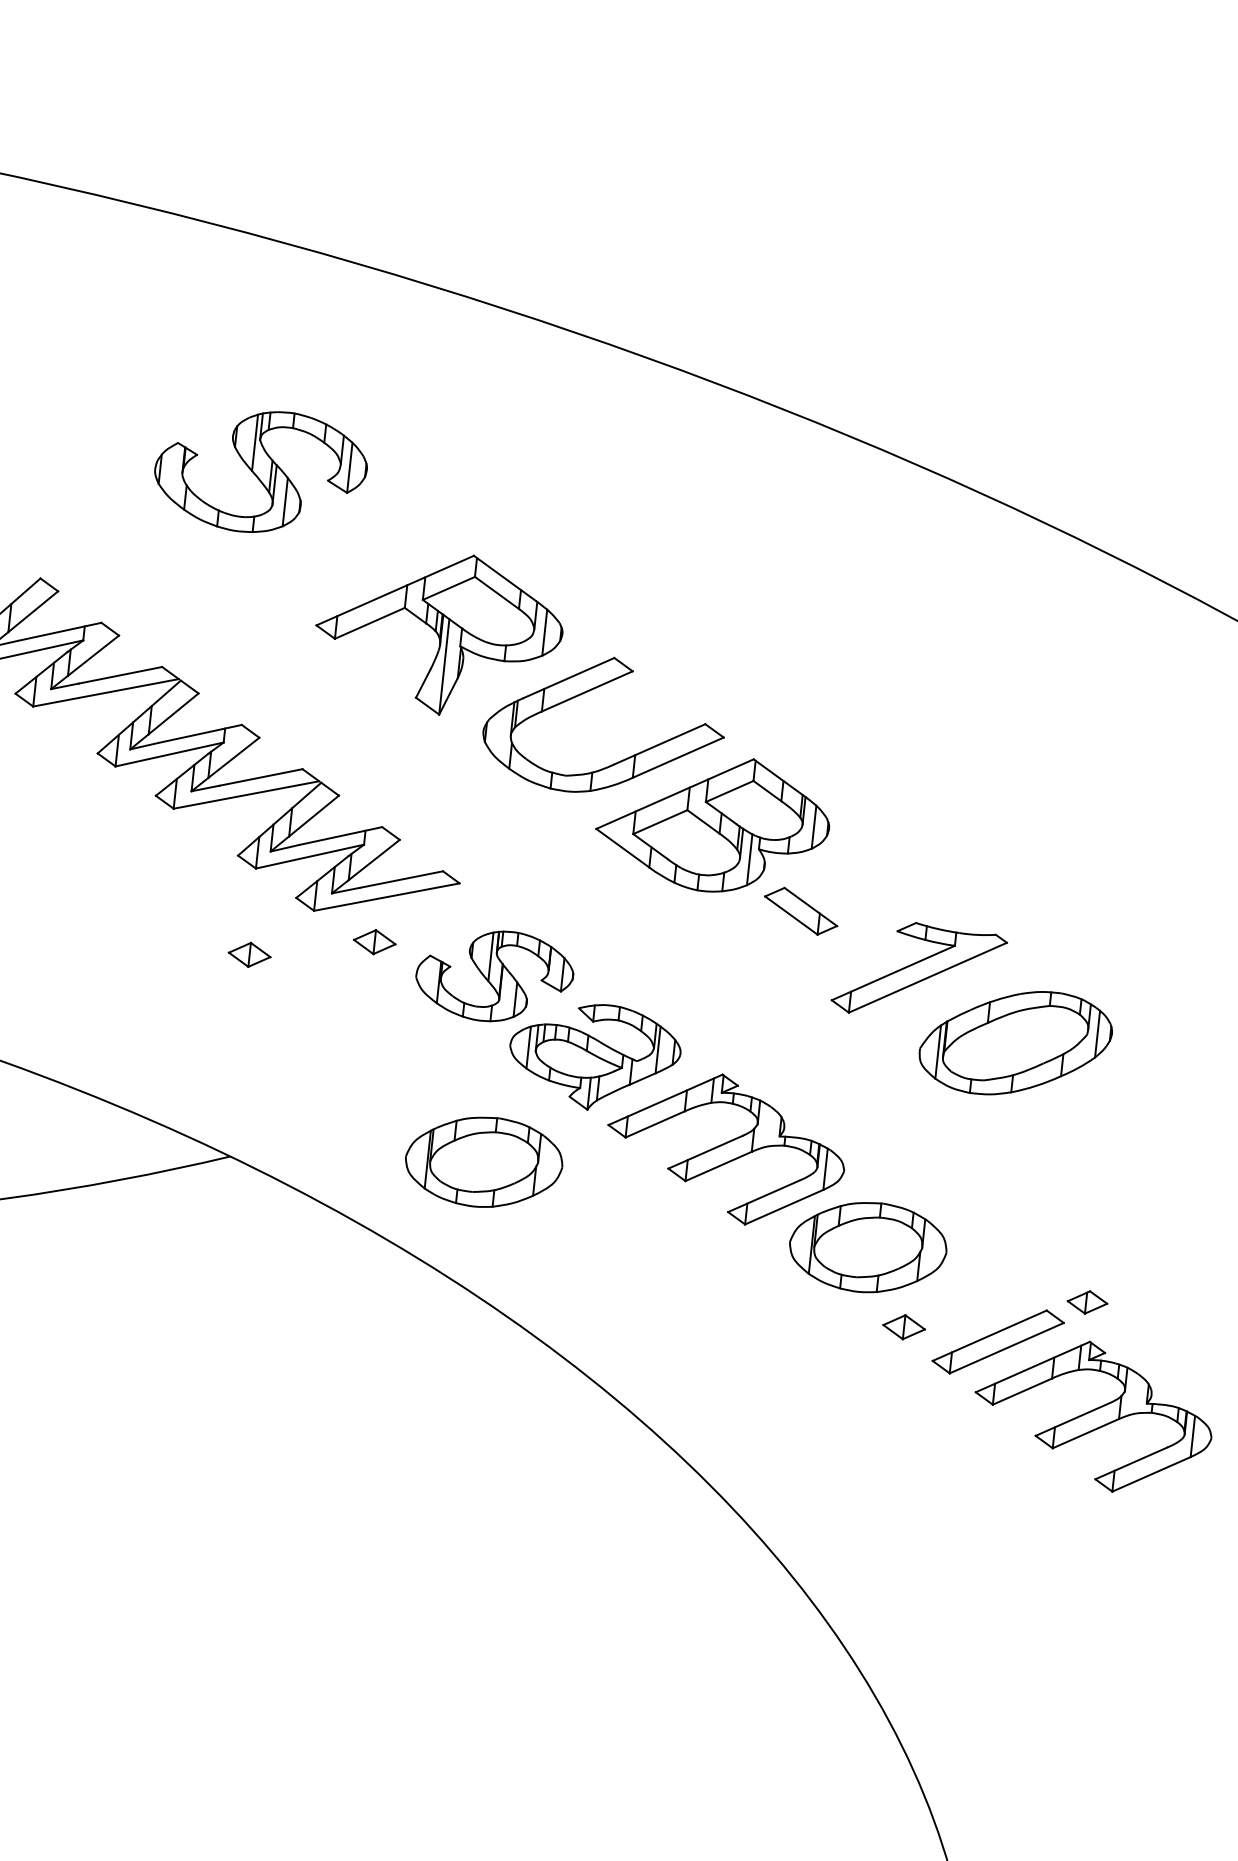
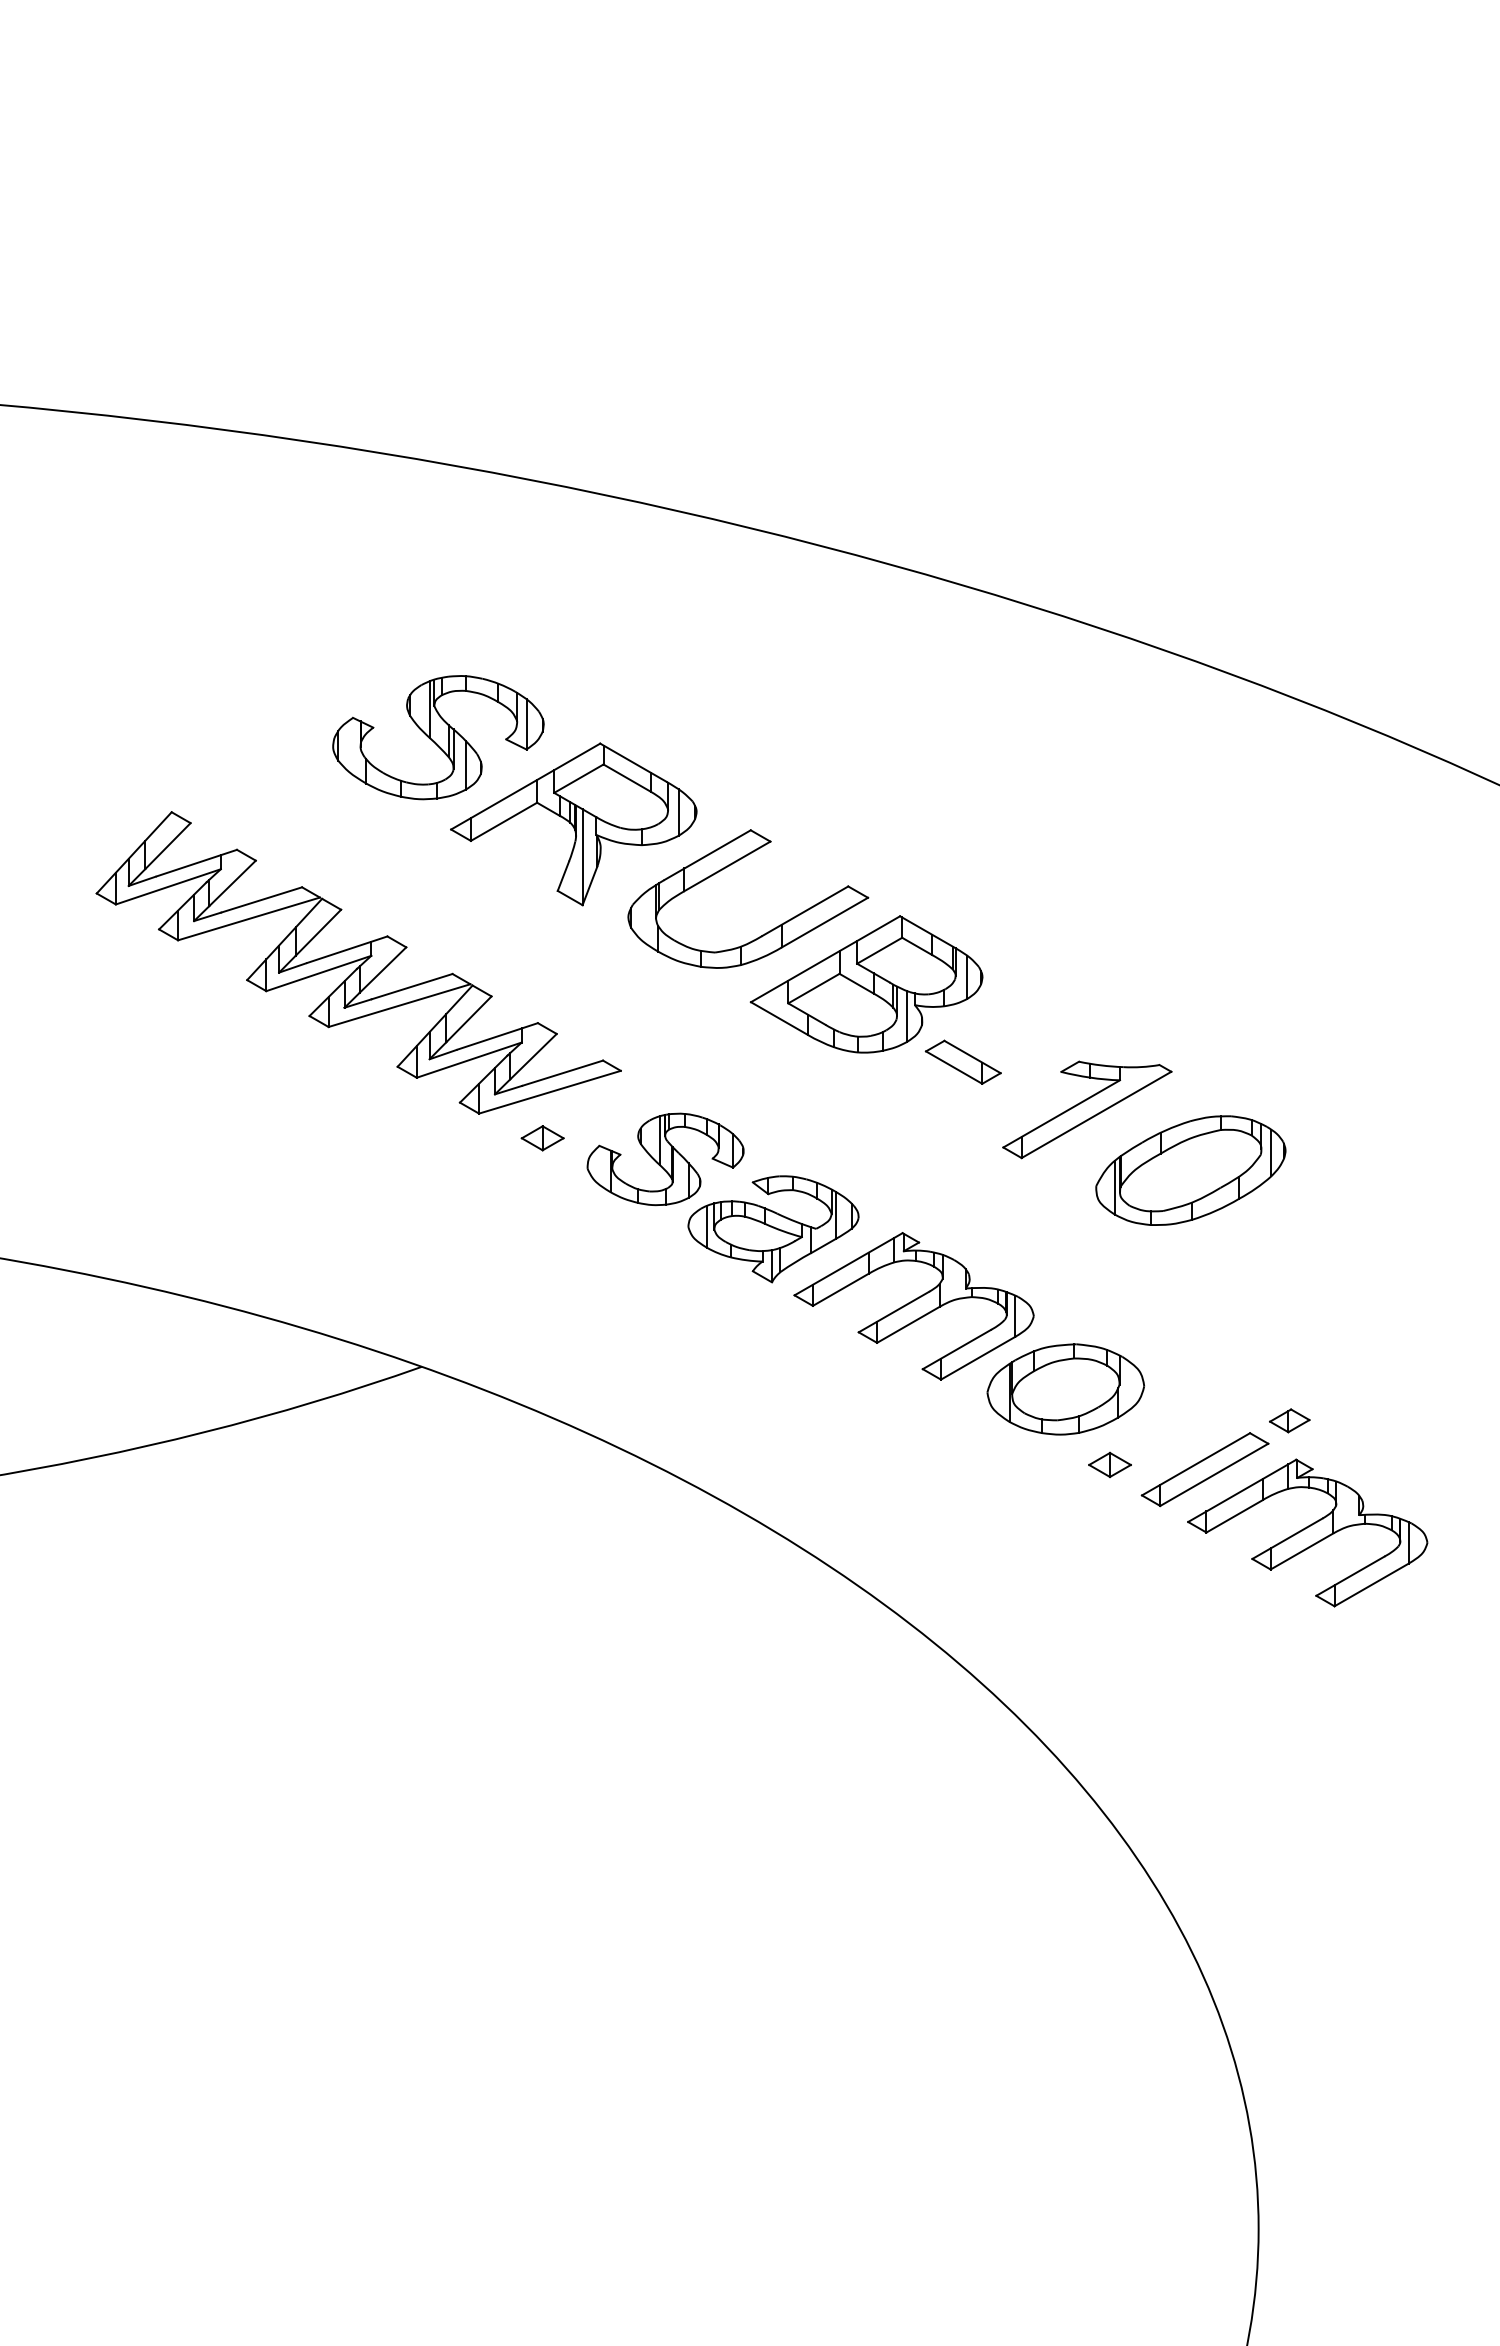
part: (260, 471) -> (438, 737), moved
part: (249, 955) -> (419, 1164), removed
part: (483, 1162) -> (674, 1345), removed

